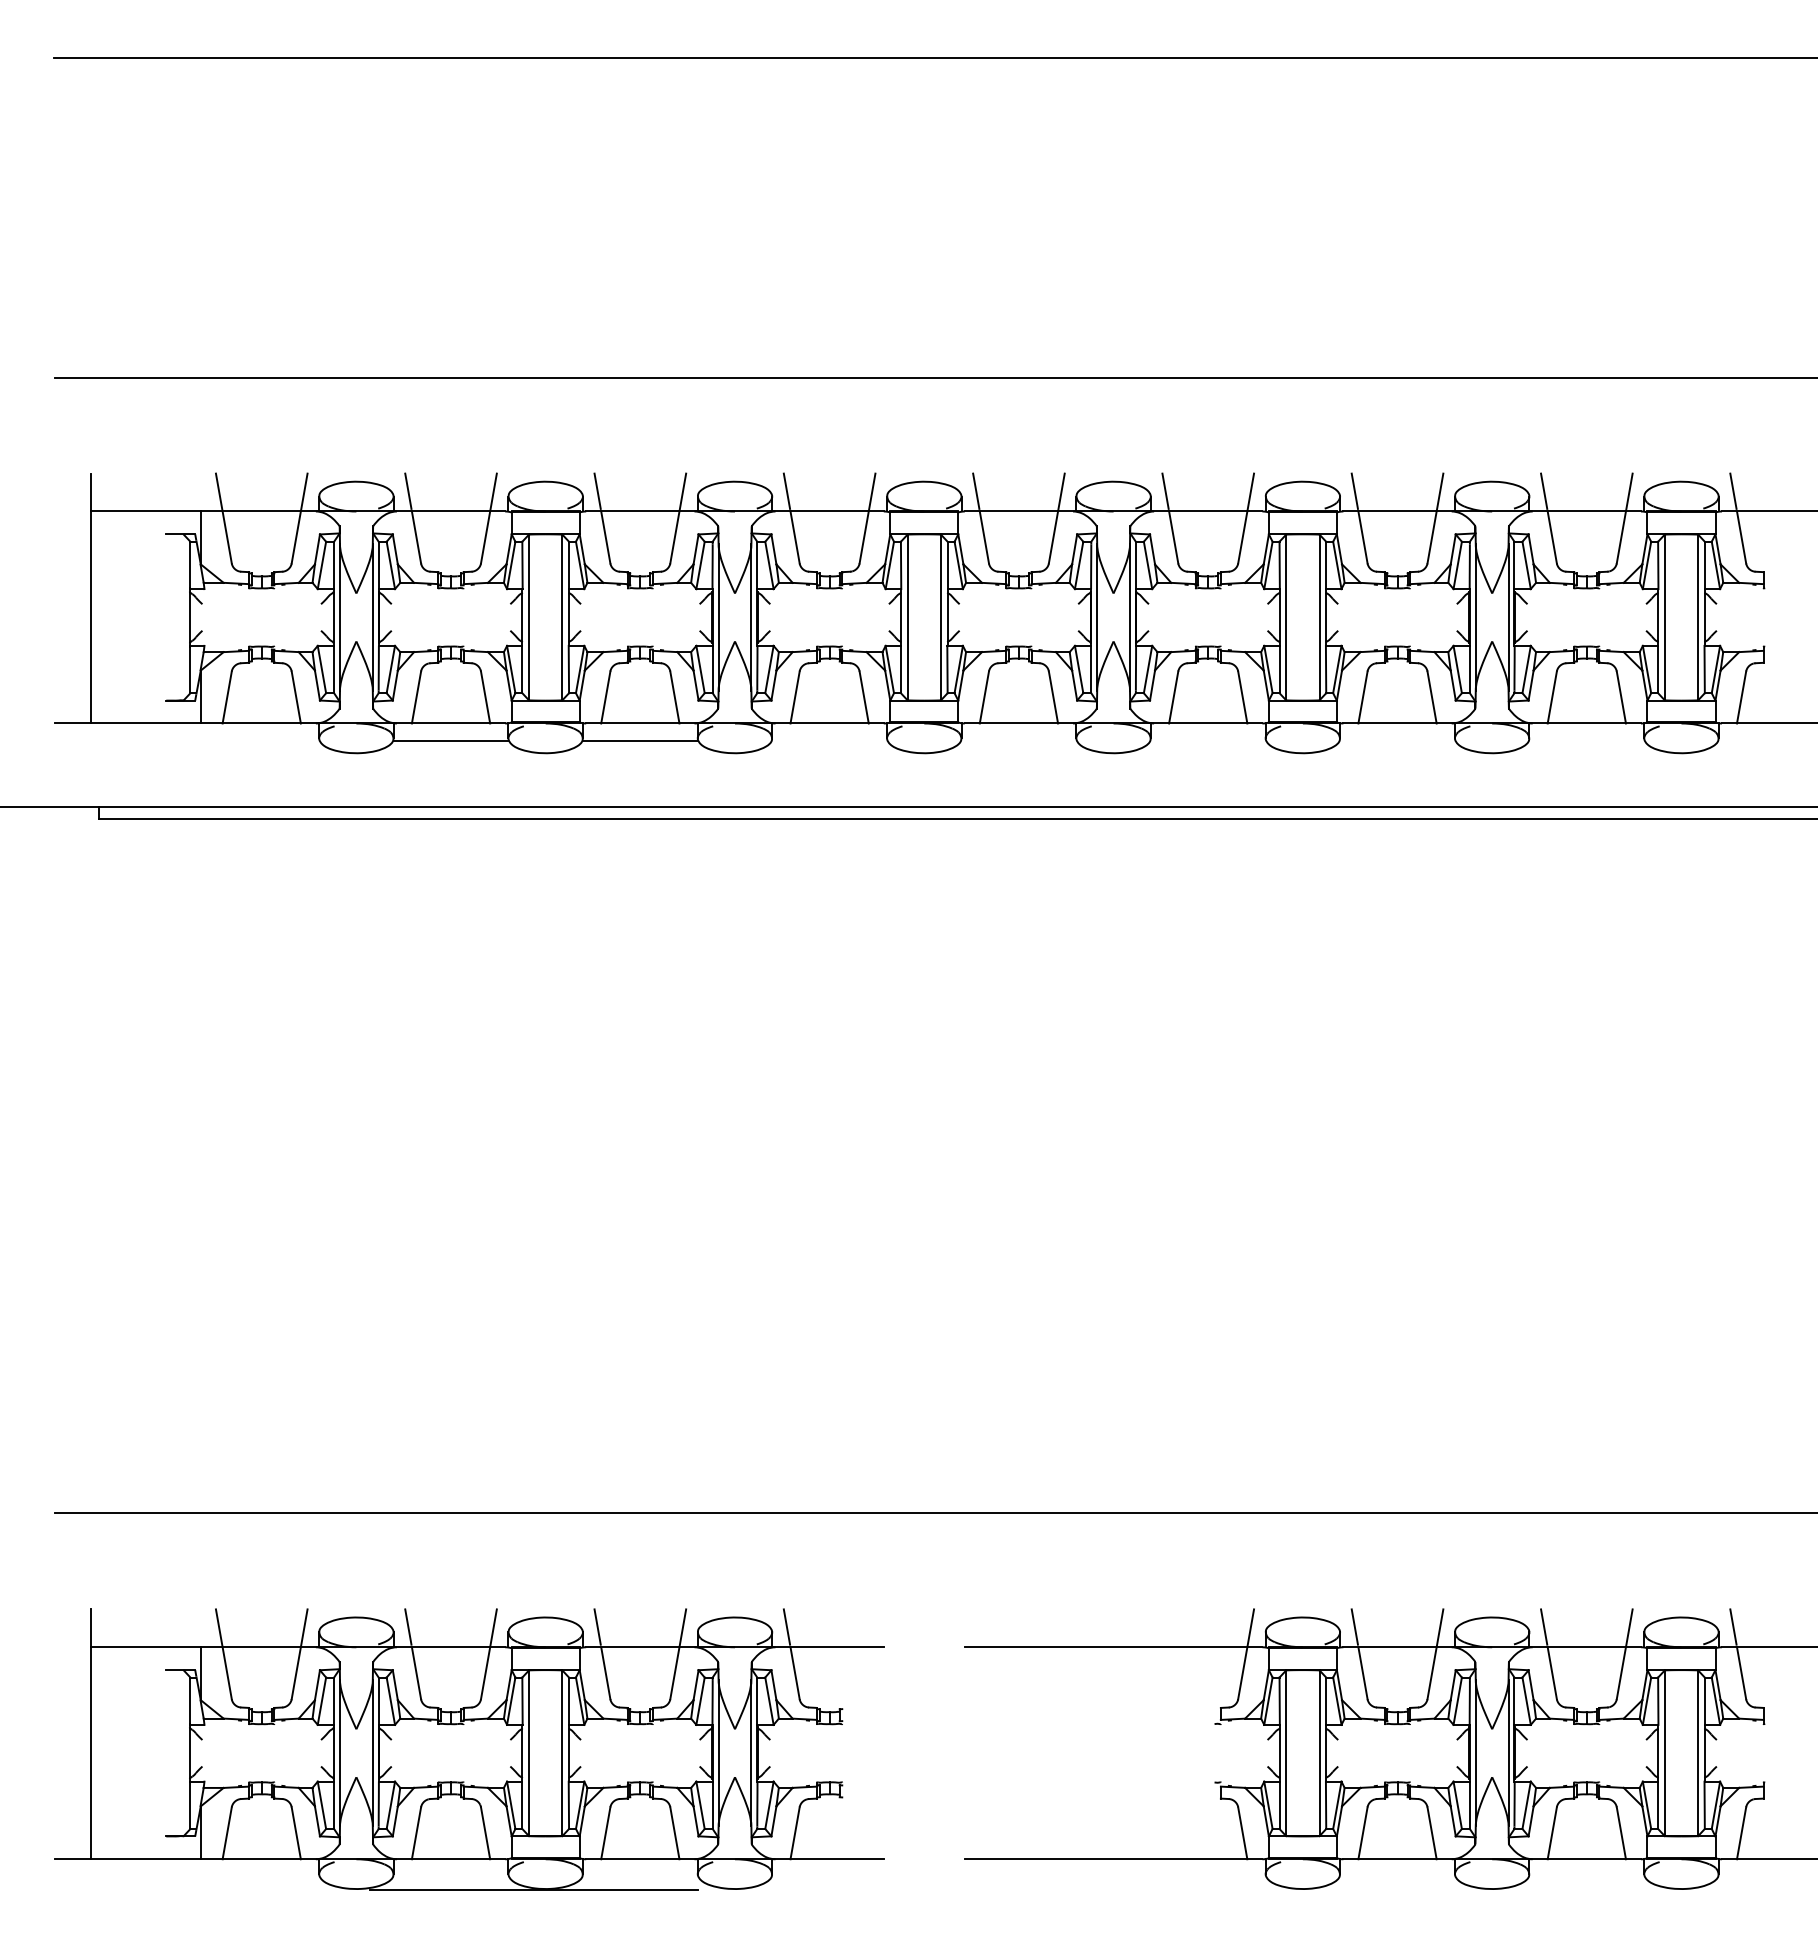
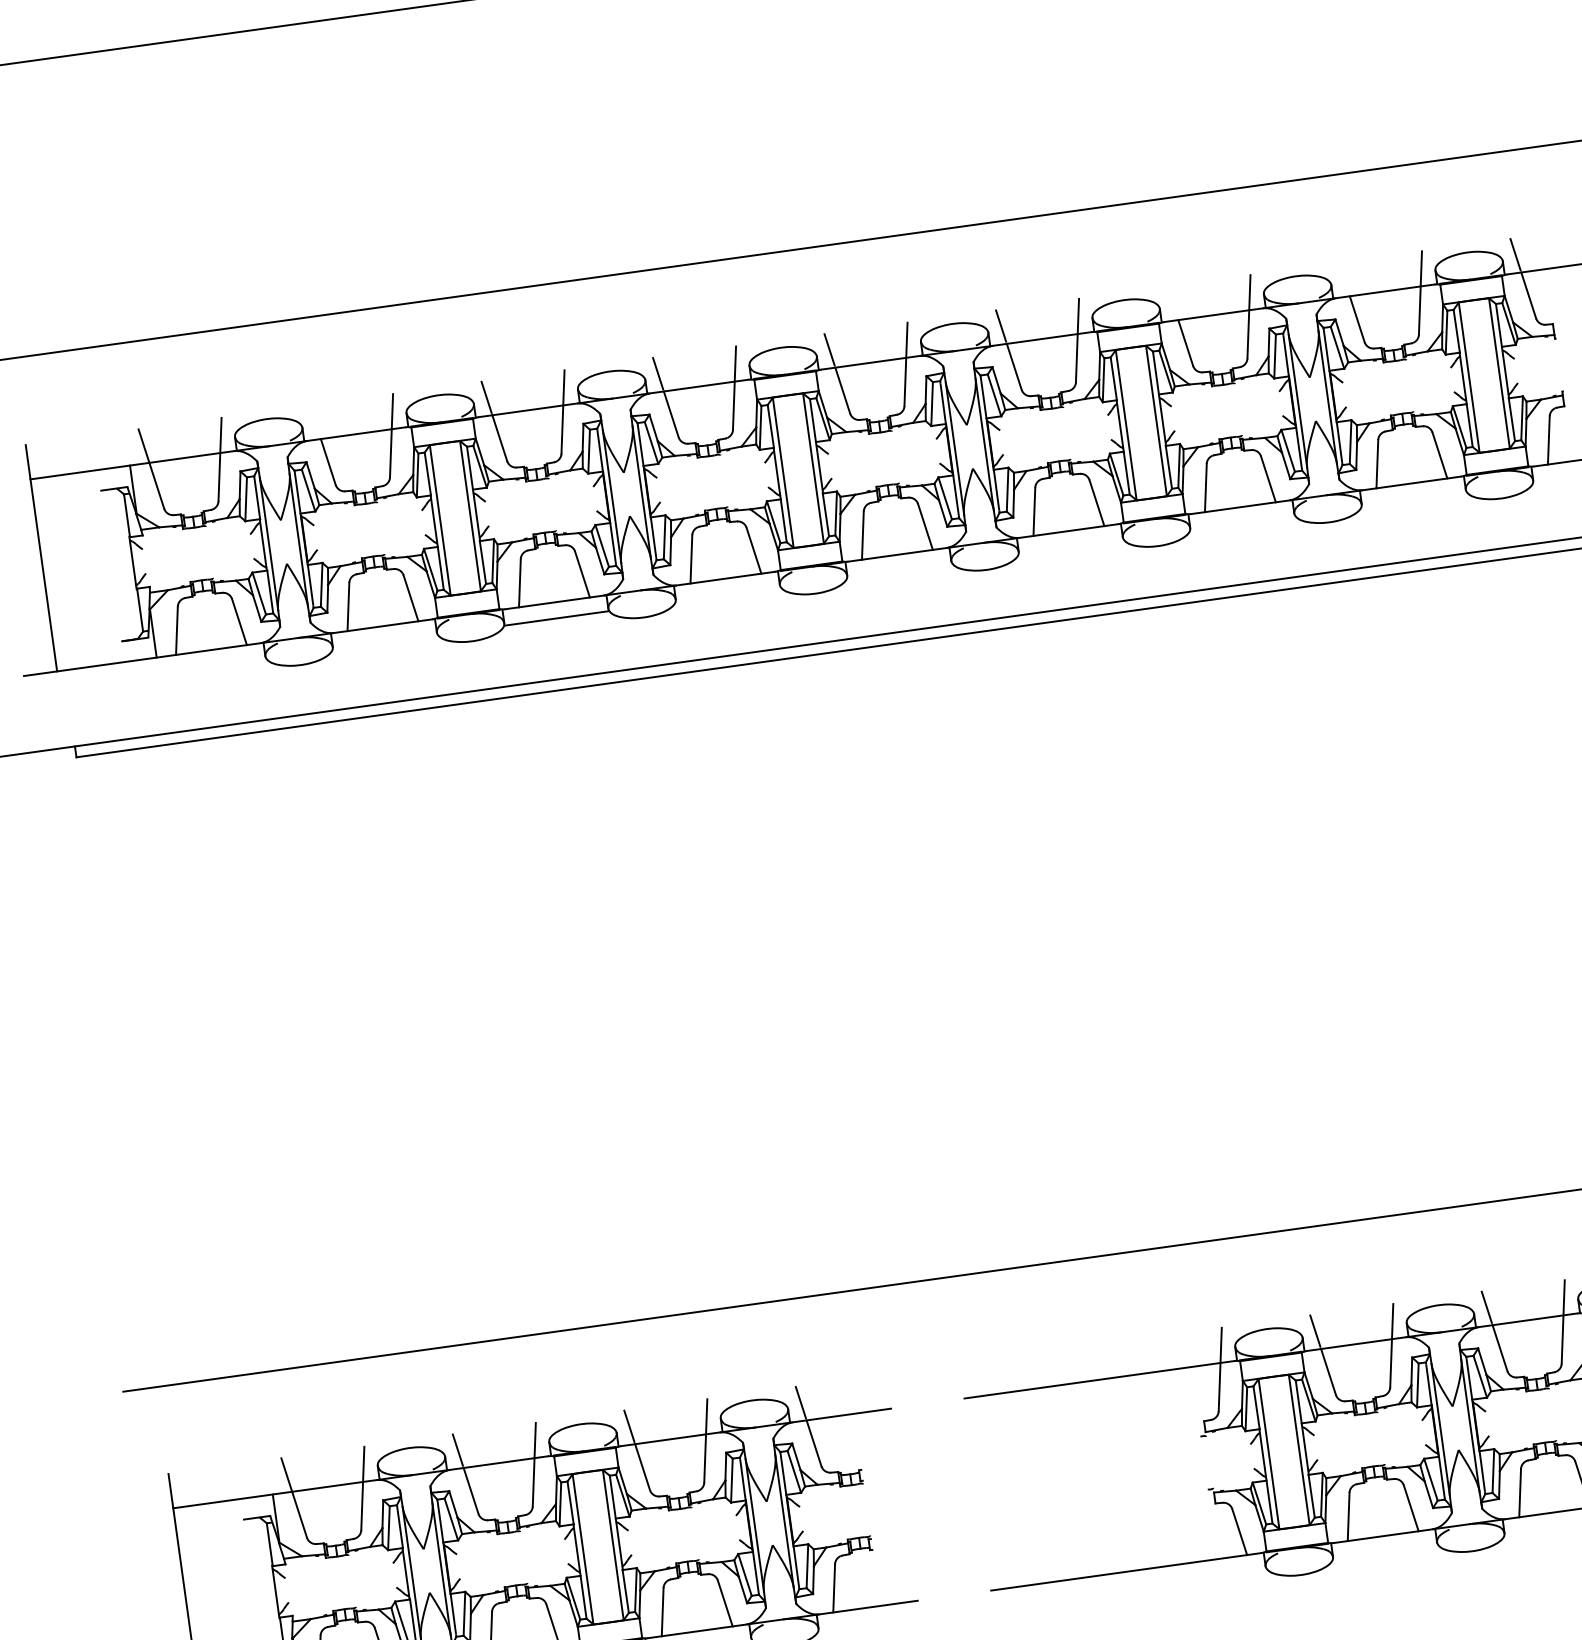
line: (408, 490) -> (315, 420), removed
line: (1354, 490) -> (1172, 301), removed
line: (1544, 490) -> (1344, 277), removed
line: (450, 741) -> (384, 642), removed

